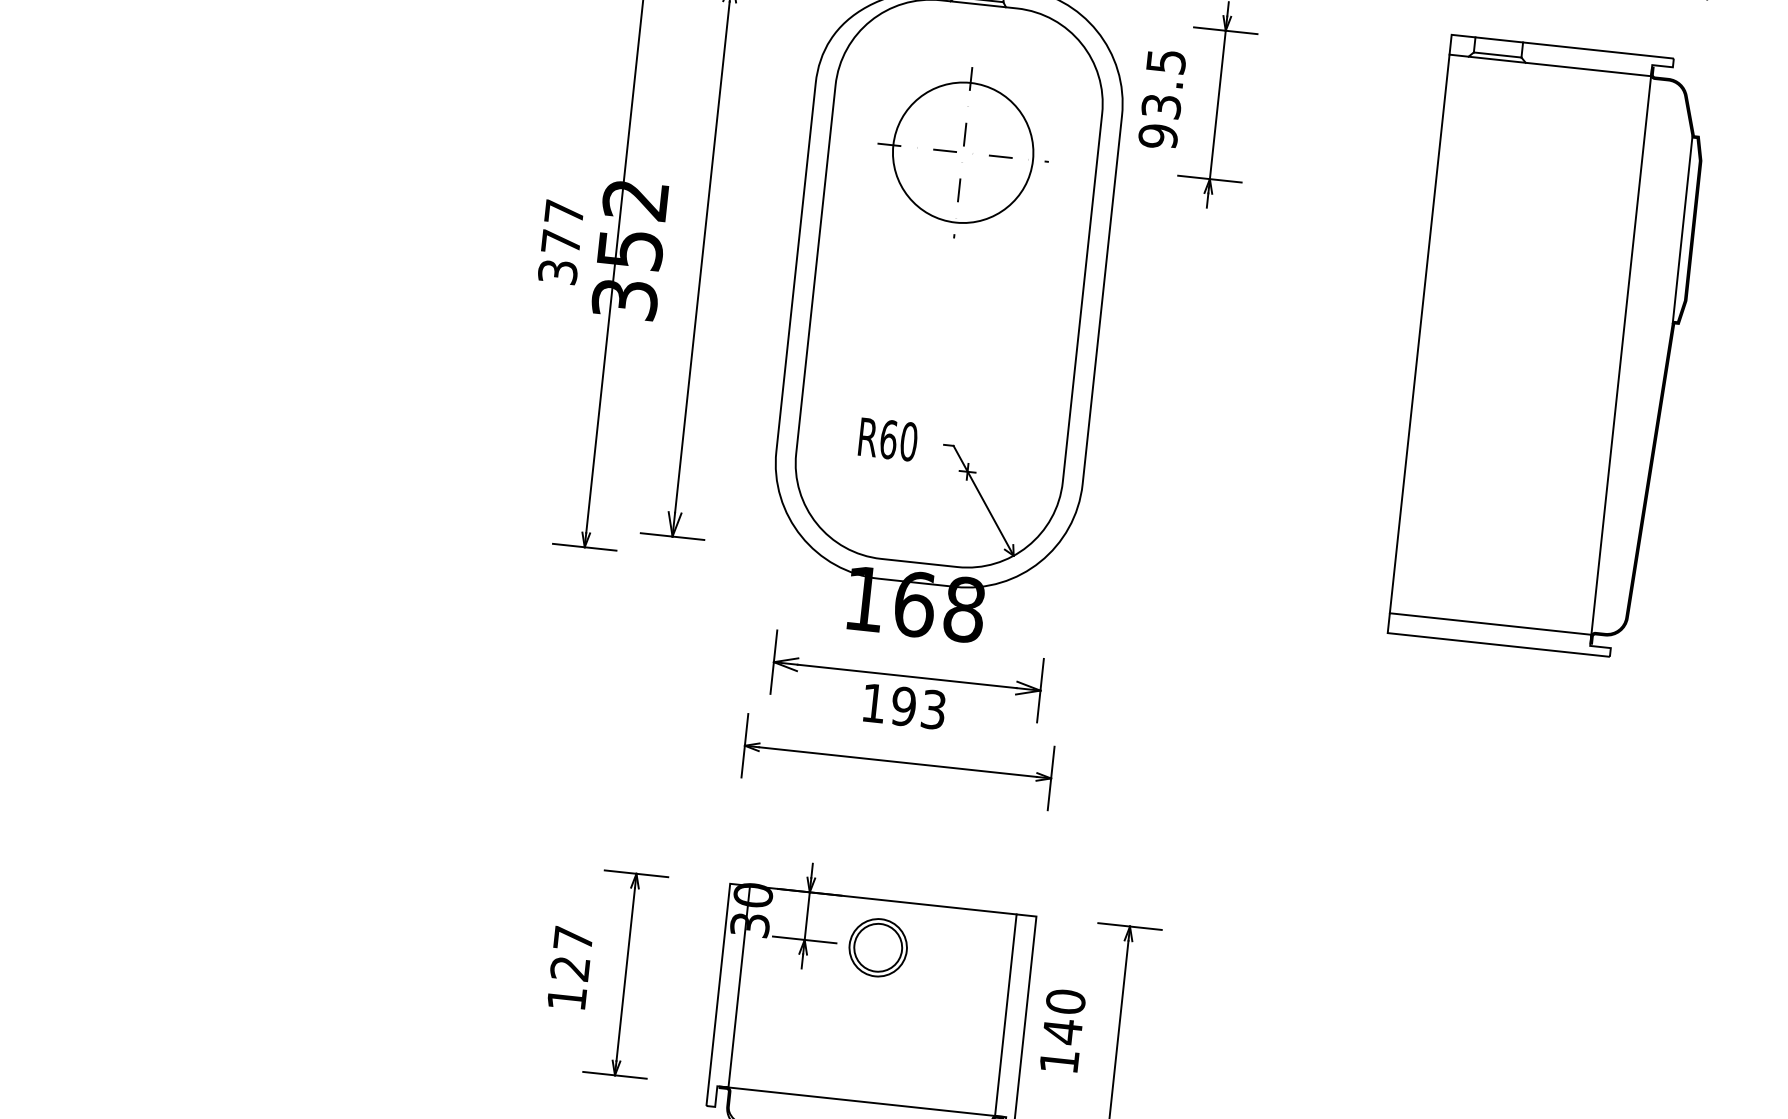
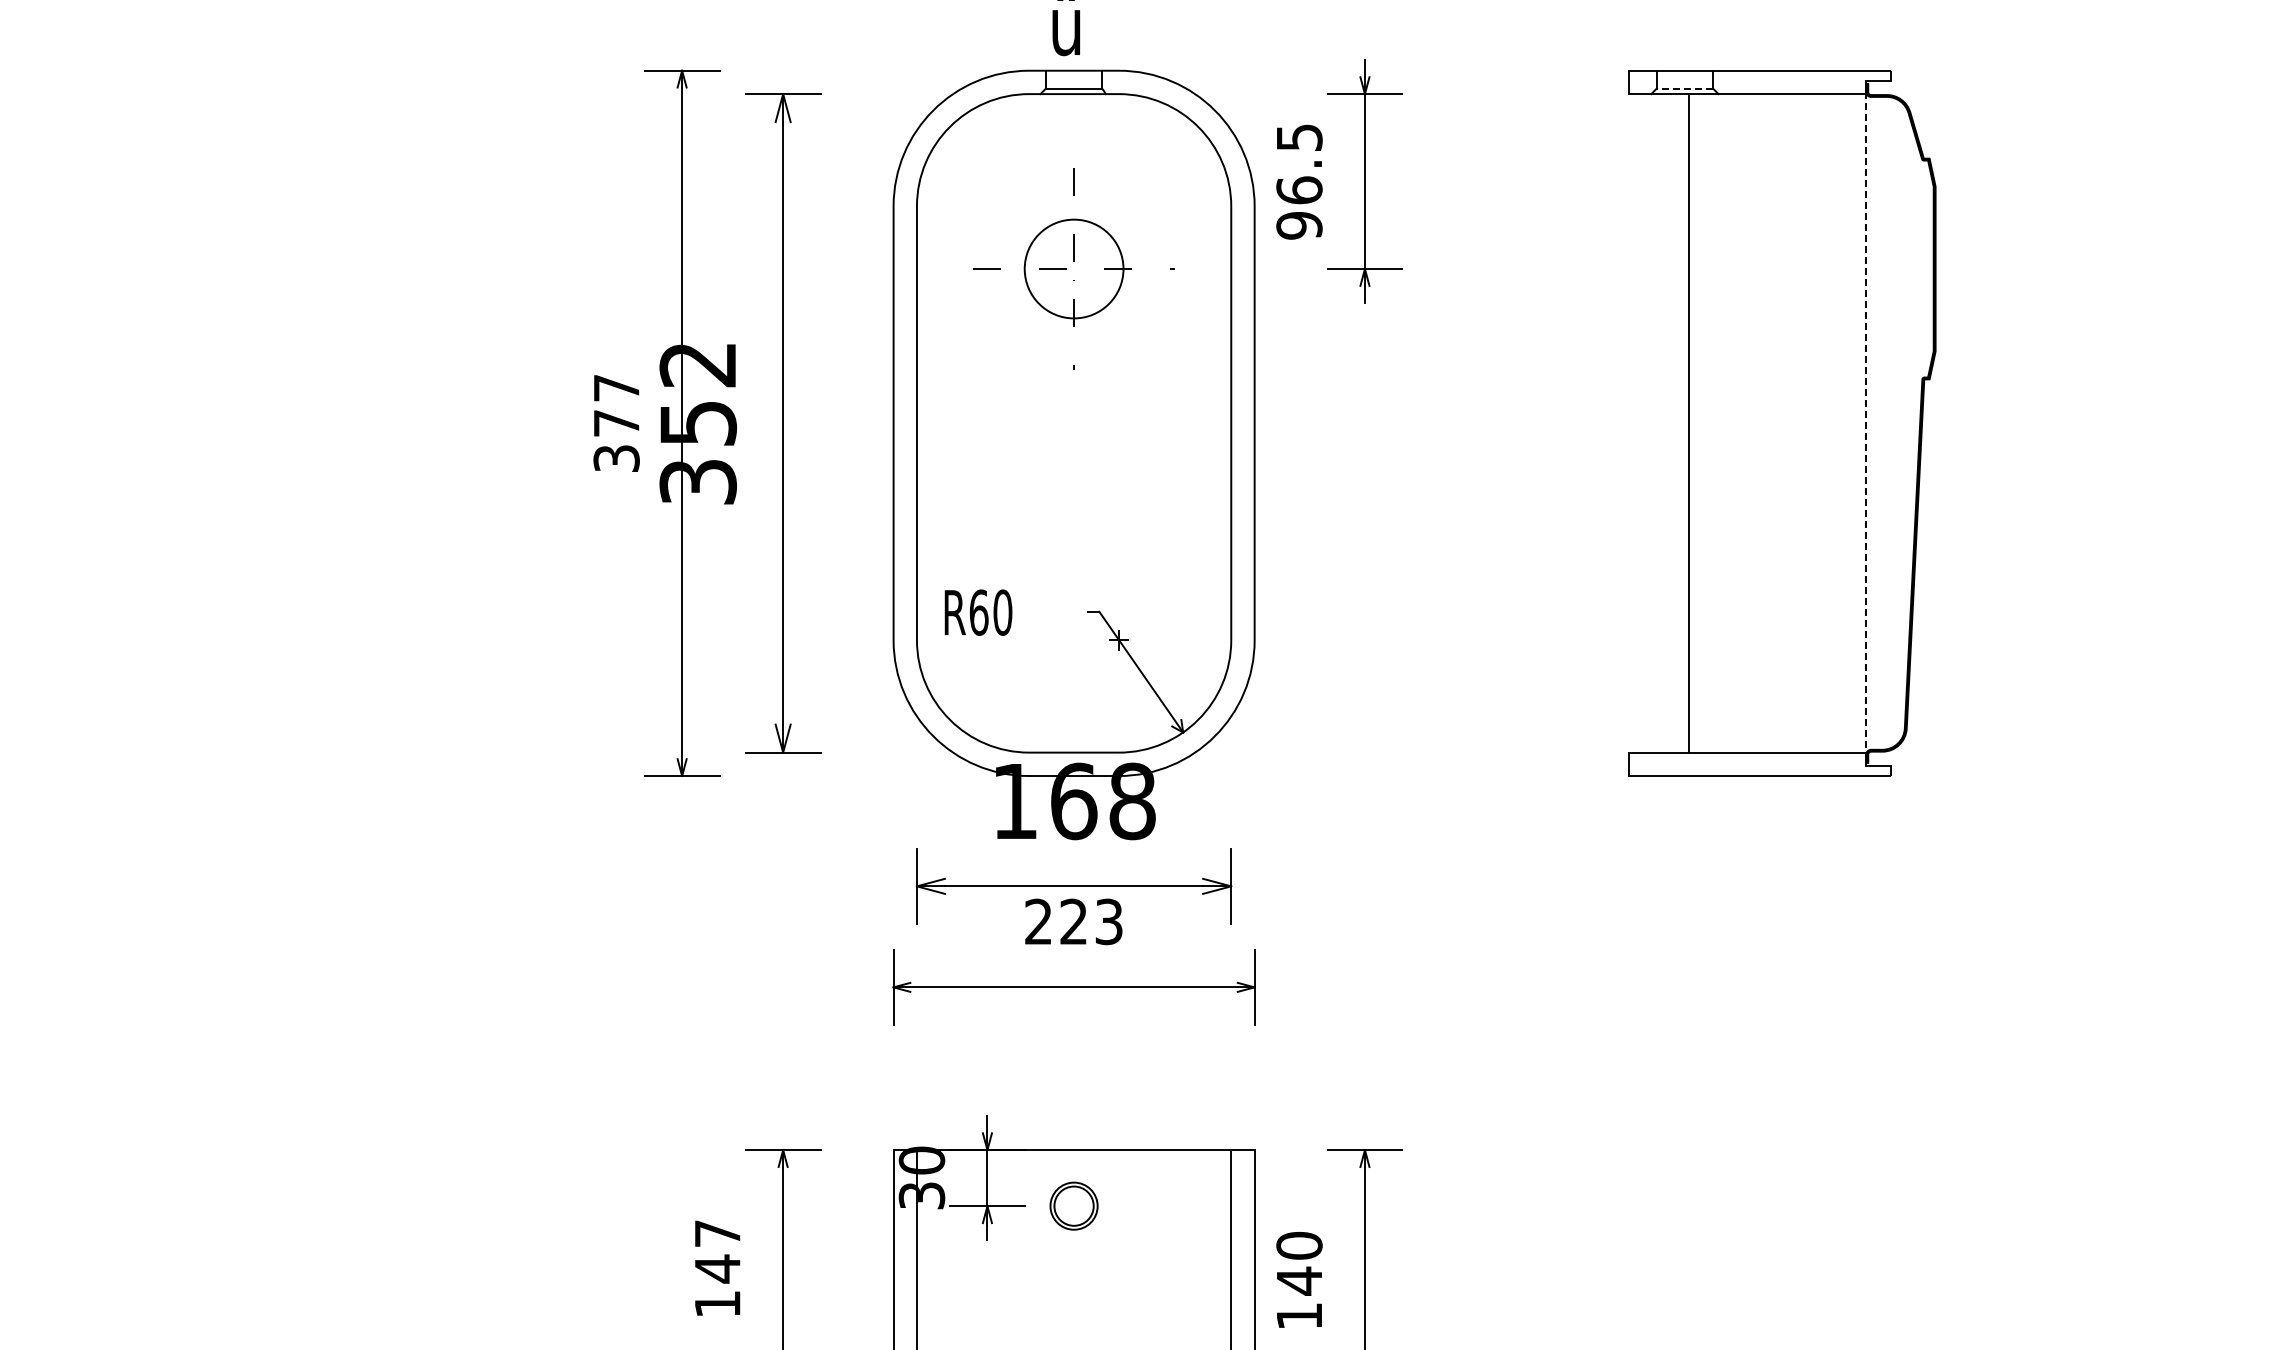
line: (1497, 54) -> (1684, 88), solid -> dashed
text: (1161, 106) -> (1299, 190), 93.5 -> 96.5
circle: (962, 152) -> (1073, 268), size x0.6
line: (1682, 230) -> (1922, 269), removed
line: (1419, 334) -> (1688, 423), moved
line: (1621, 355) -> (1866, 423), solid -> dashed
text: (888, 439) -> (978, 612), moved
text: (889, 704) -> (1056, 921), 193 -> 223
part: (877, 947) -> (1073, 1205), size x0.7
text: (570, 968) -> (717, 1268), 127 -> 147

